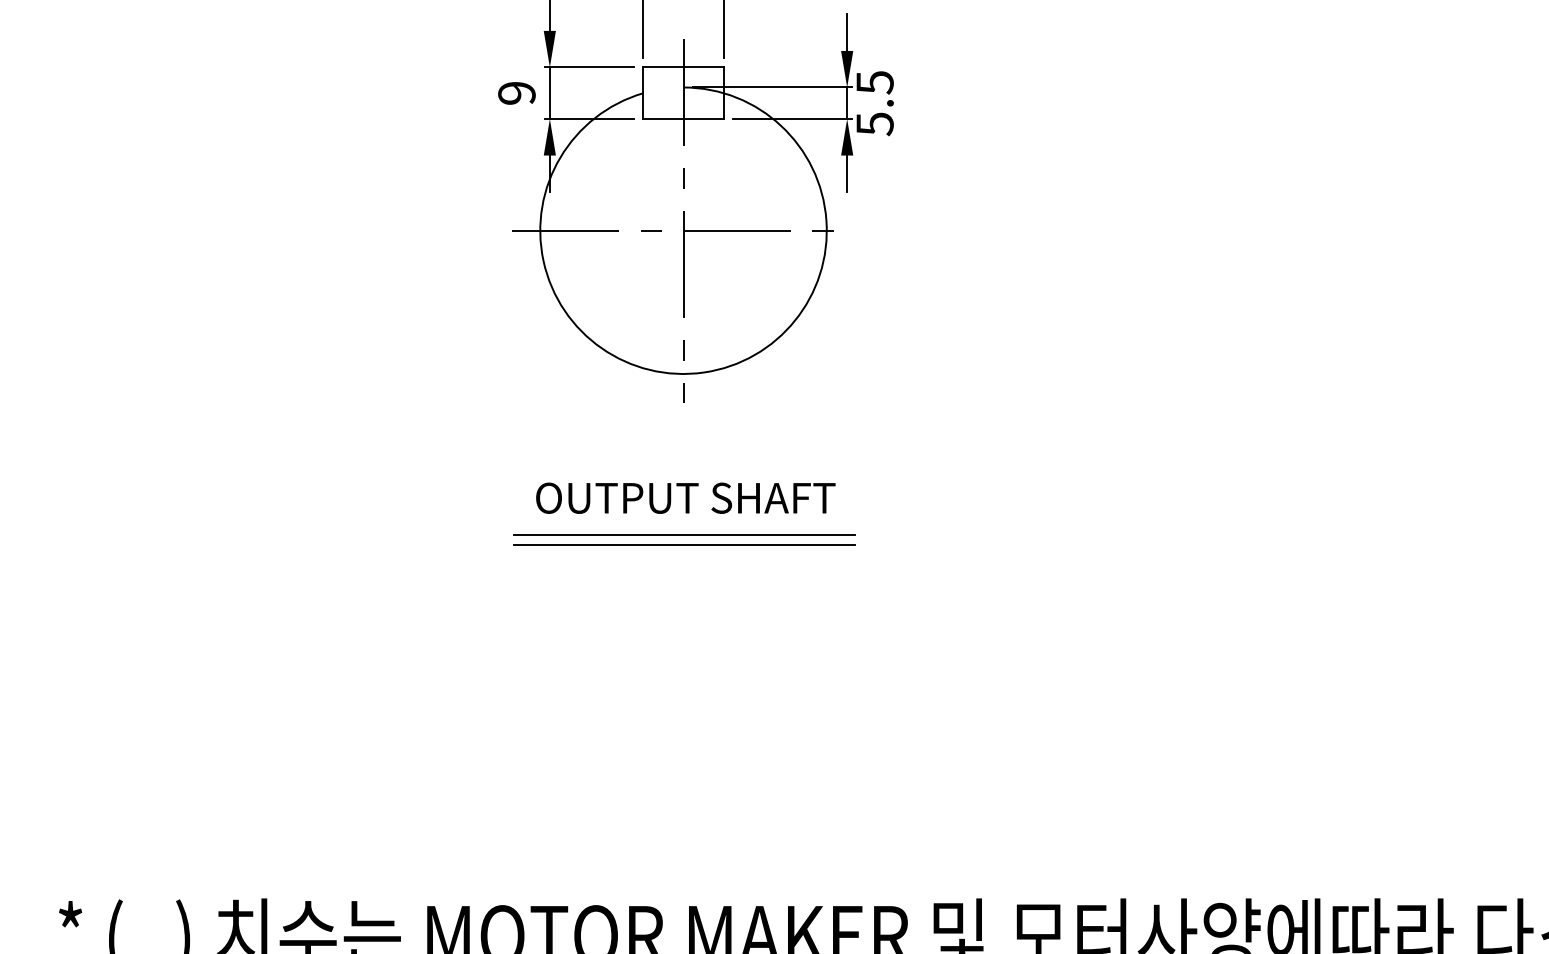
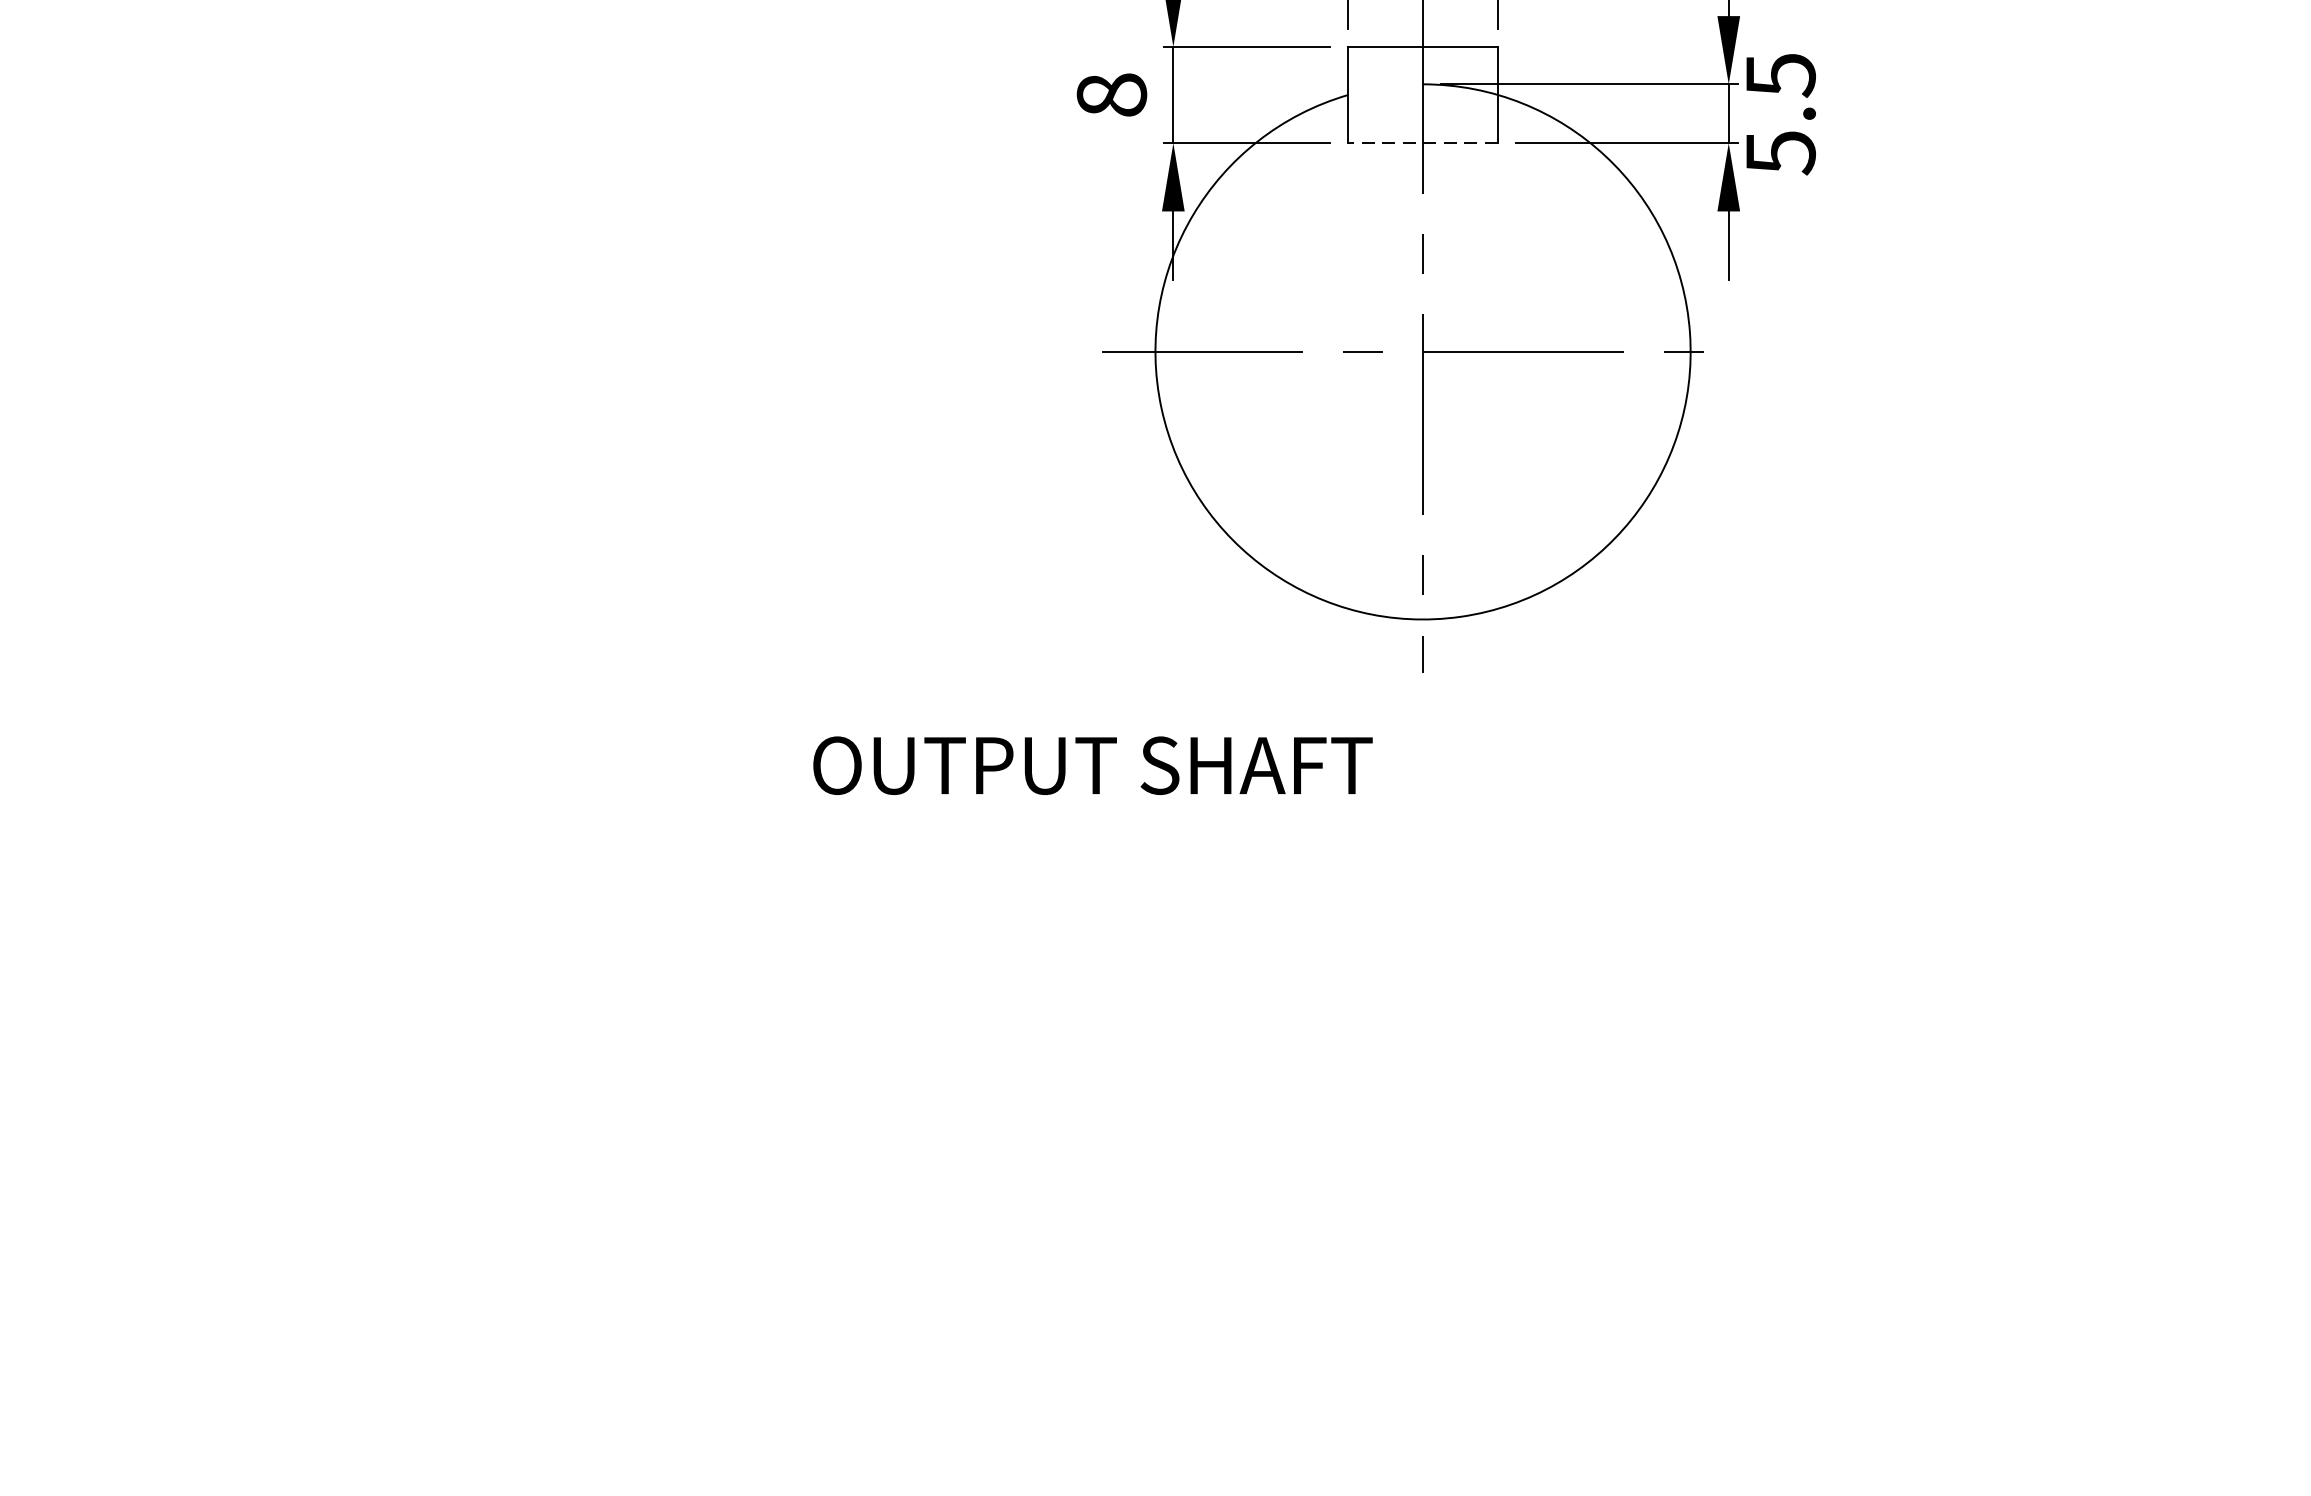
text: (516, 92) -> (1111, 93), 9 -> 8
line: (683, 119) -> (1422, 144), solid -> dashed
text: (685, 497) -> (1092, 764), moved
line: (684, 535) -> (1424, 921), removed
line: (684, 545) -> (1424, 939), removed

